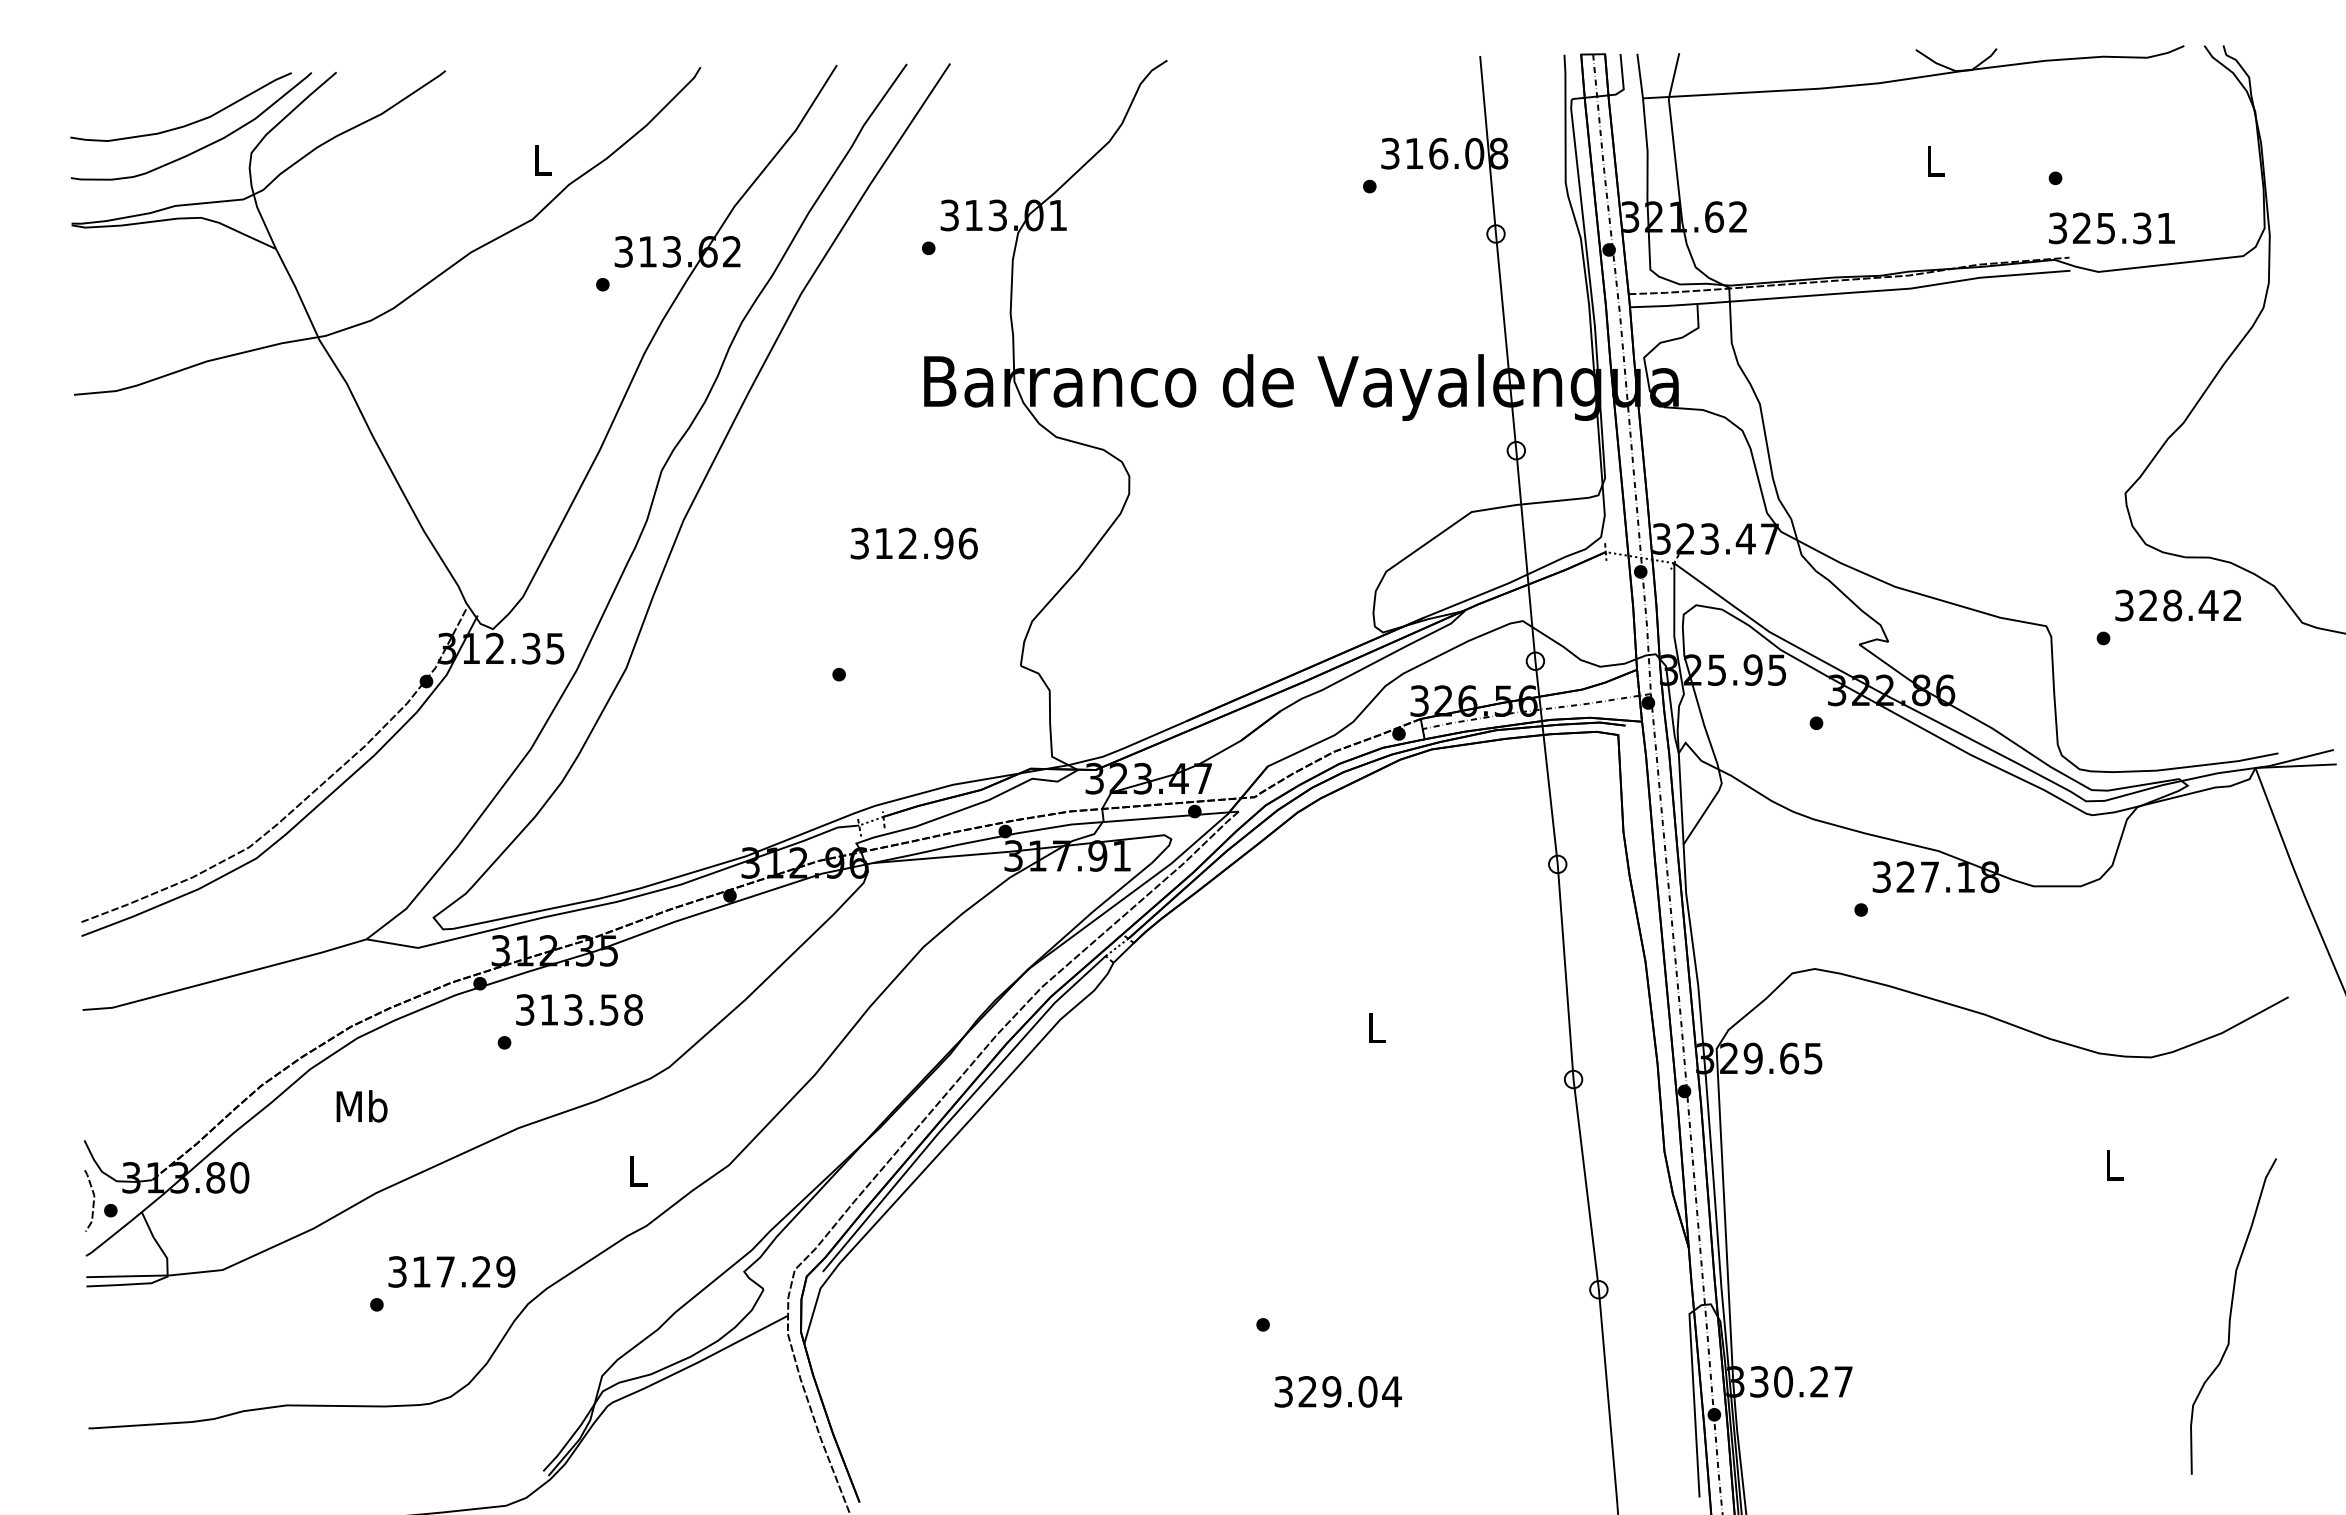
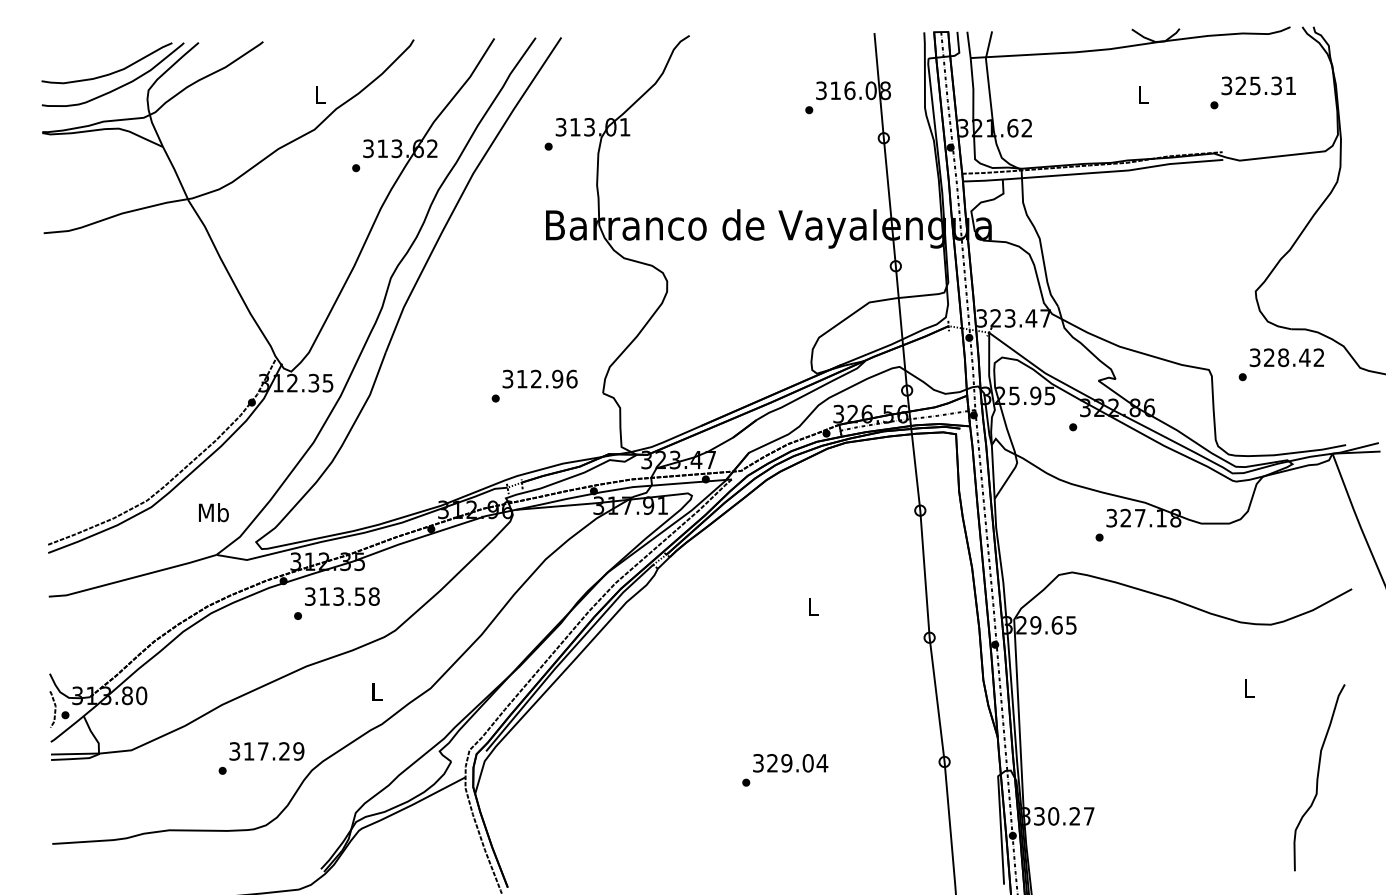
text: (2111, 227) -> (1258, 85), moved
text: (913, 542) -> (539, 378), moved
text: (361, 1106) -> (213, 512), moved
text: (1338, 1392) -> (790, 763), moved

